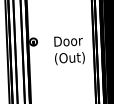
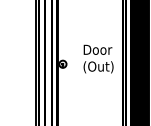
text: (69, 49) -> (98, 58), moved

